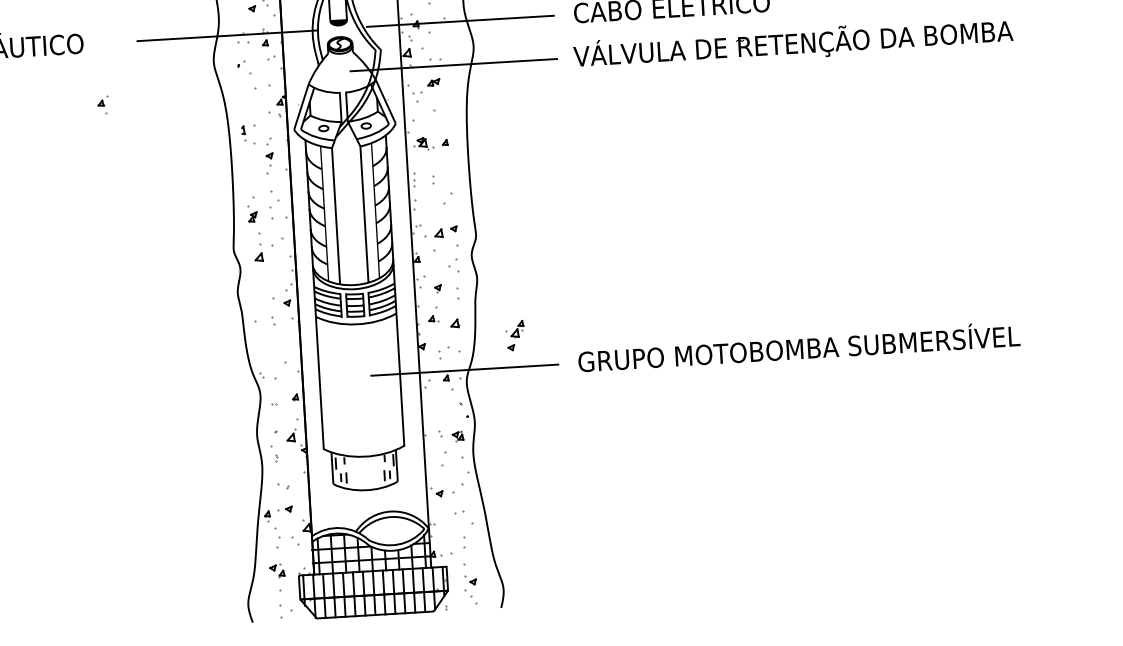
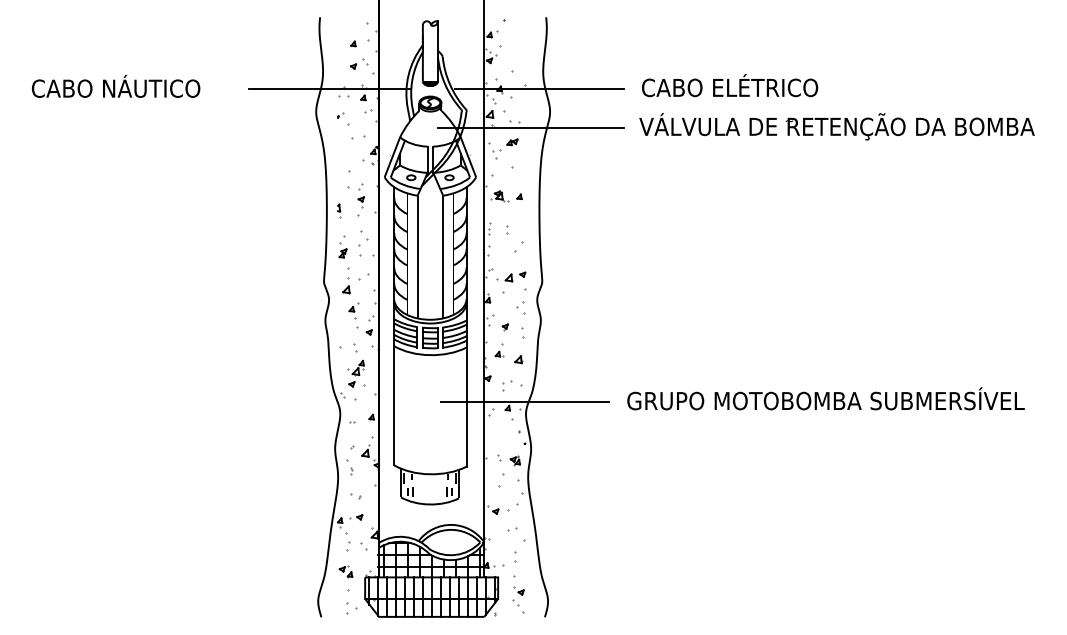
part: (102, 104) -> (353, 310), moved
part: (243, 133) -> (339, 210), moved
part: (514, 335) -> (355, 373), moved

